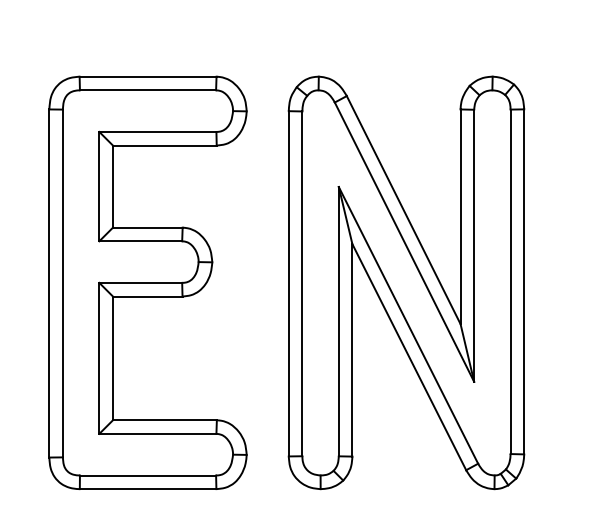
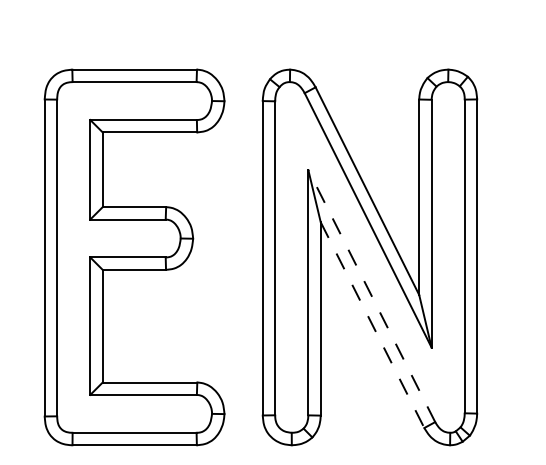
line: (408, 325) -> (371, 296), solid -> dashed
line: (409, 357) -> (372, 325), solid -> dashed

